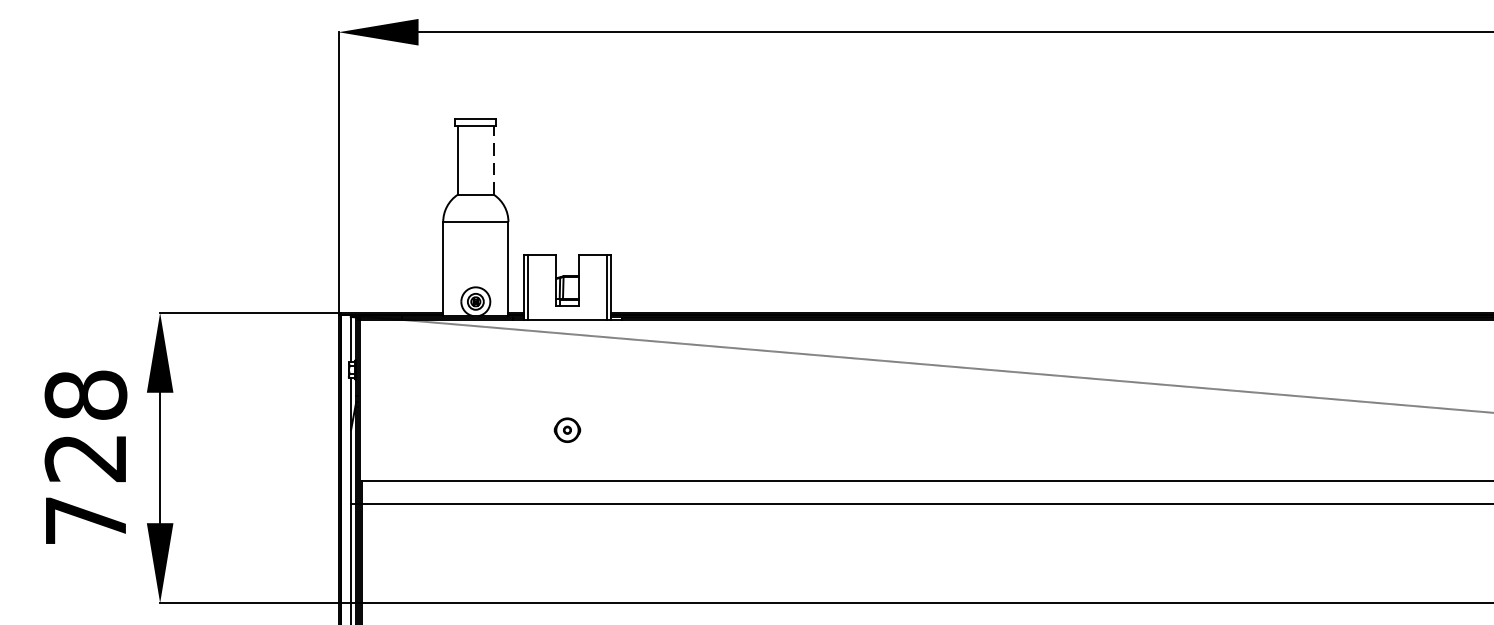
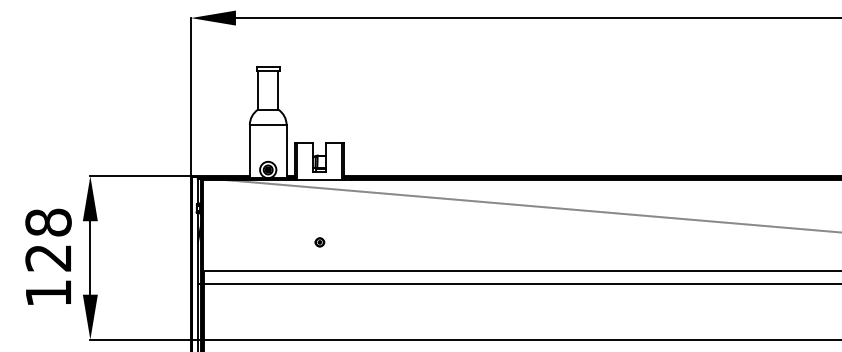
line: (494, 158) -> (278, 89), dashed -> solid
part: (566, 430) -> (319, 242), size x0.62
text: (85, 521) -> (48, 293), 728 -> 128

